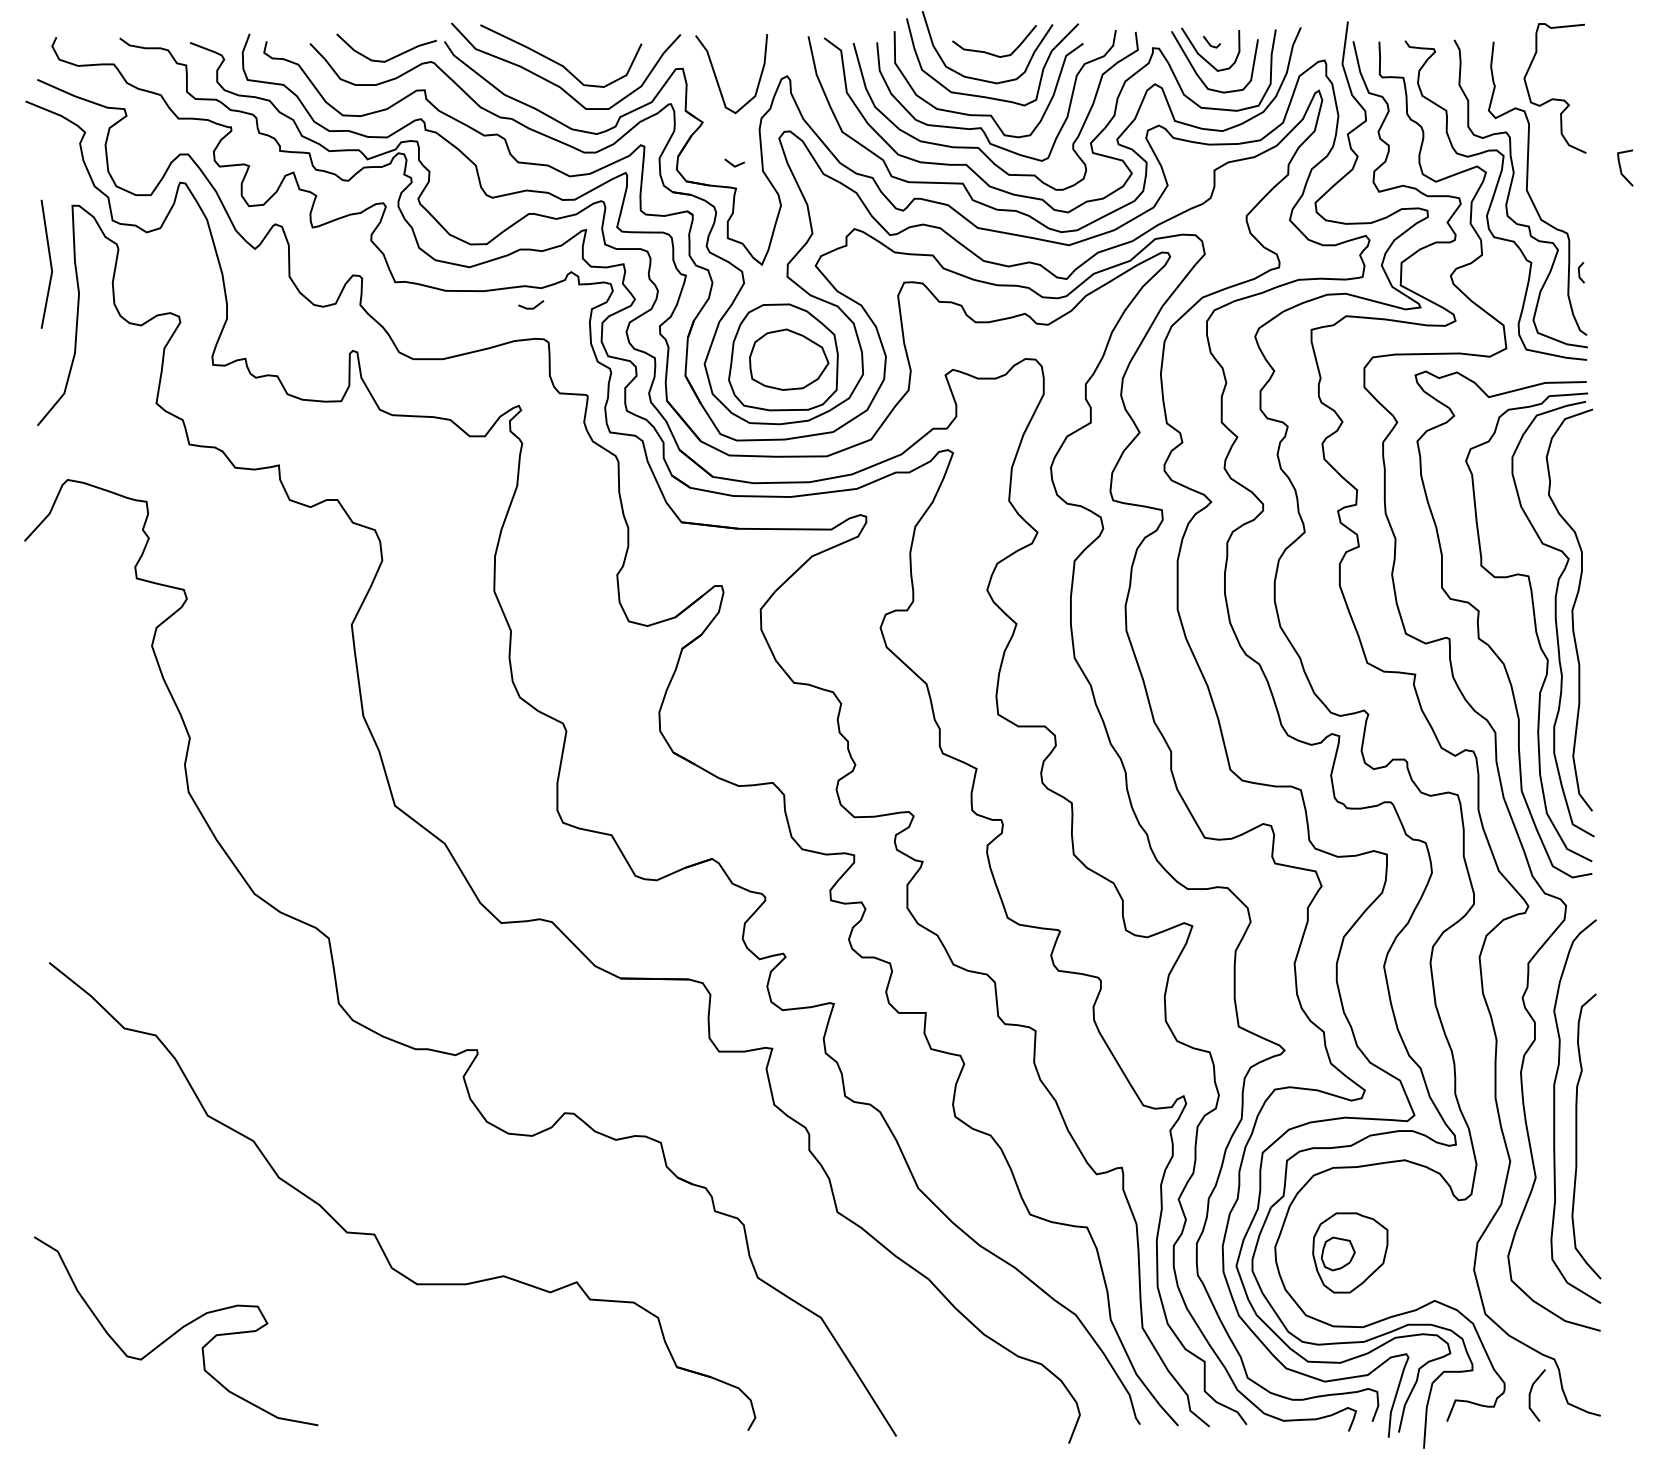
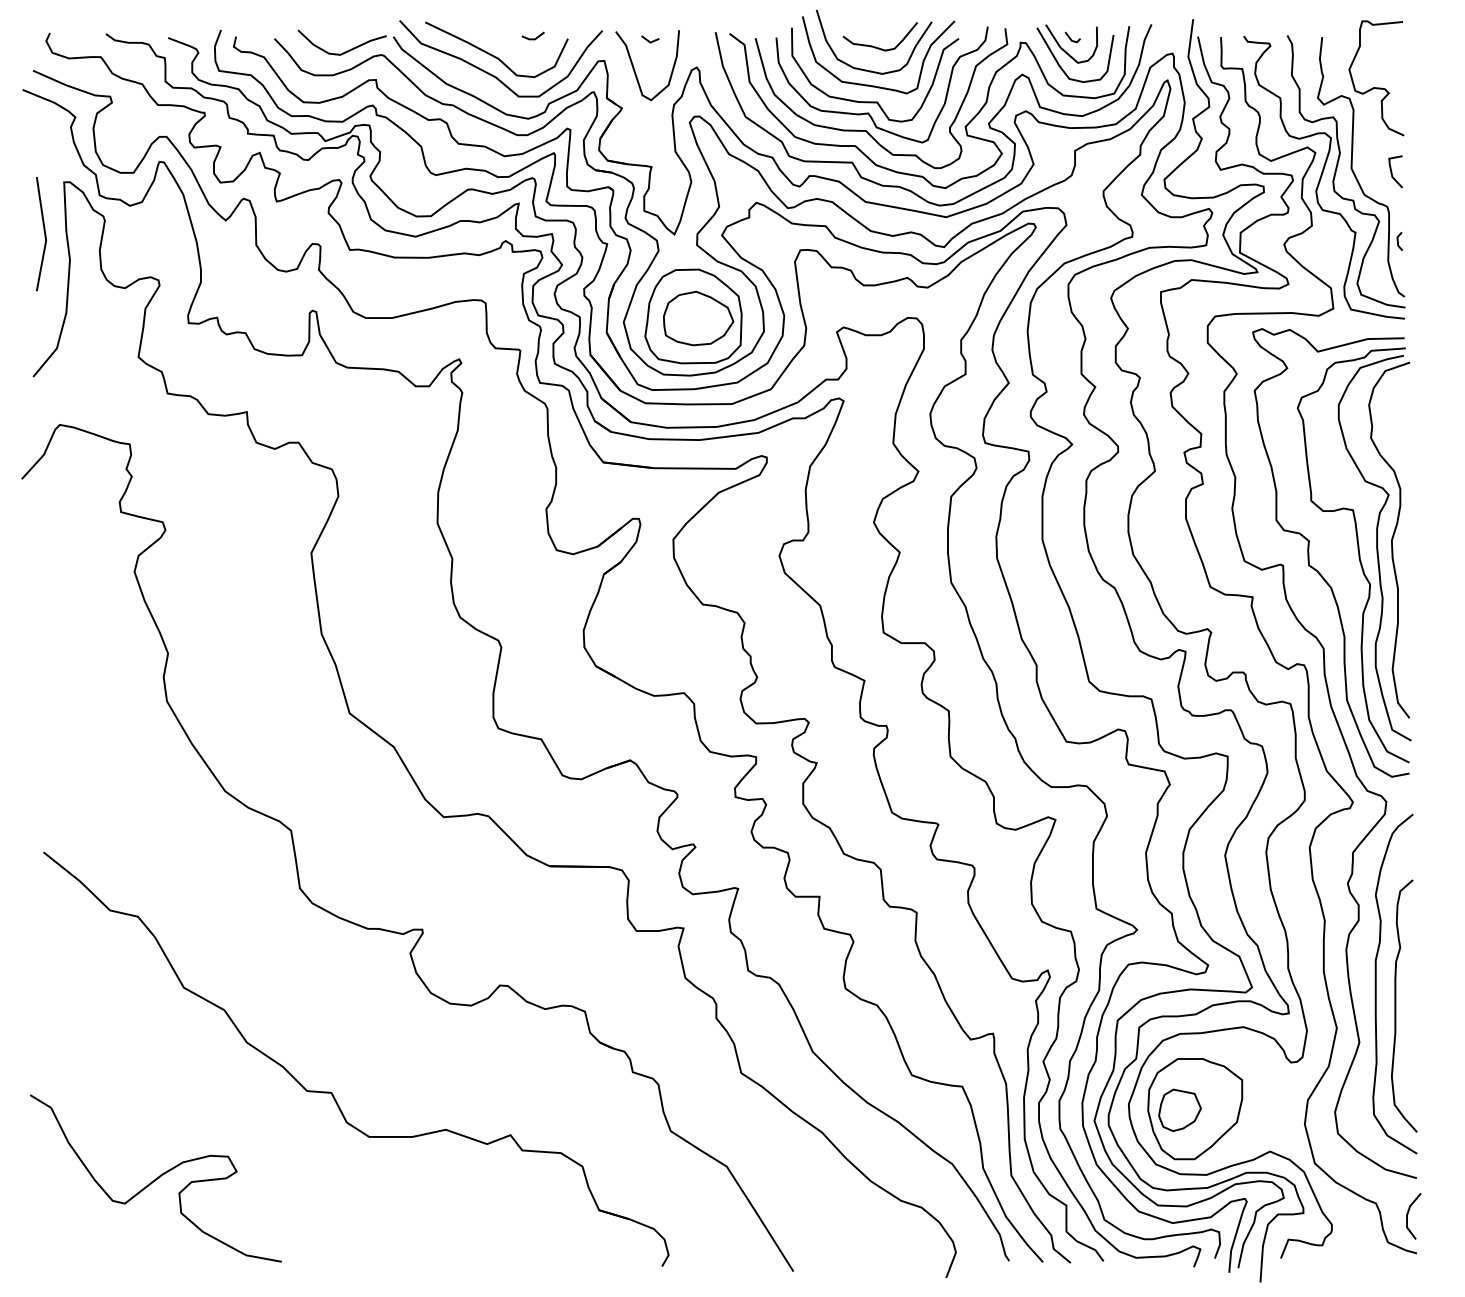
line: (733, 164) -> (649, 40), moved
line: (1621, 167) -> (1392, 171), moved
line: (530, 307) -> (532, 38), moved
part: (1350, 1253) -> (1195, 1109), size x1.43
line: (1531, 1393) -> (1408, 1214), moved

